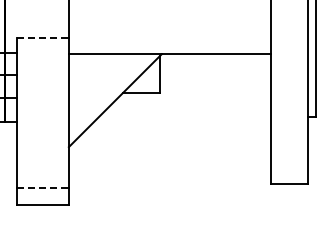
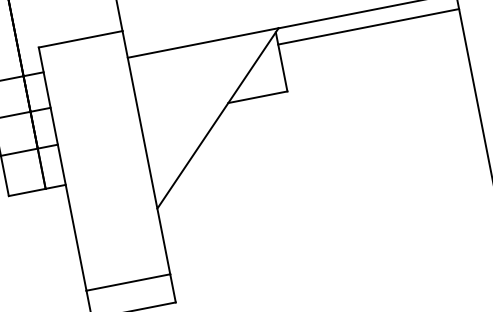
line: (43, 37) -> (81, 38), dashed -> solid
line: (214, 63) -> (367, 26), added
line: (43, 187) -> (128, 282), dashed -> solid

